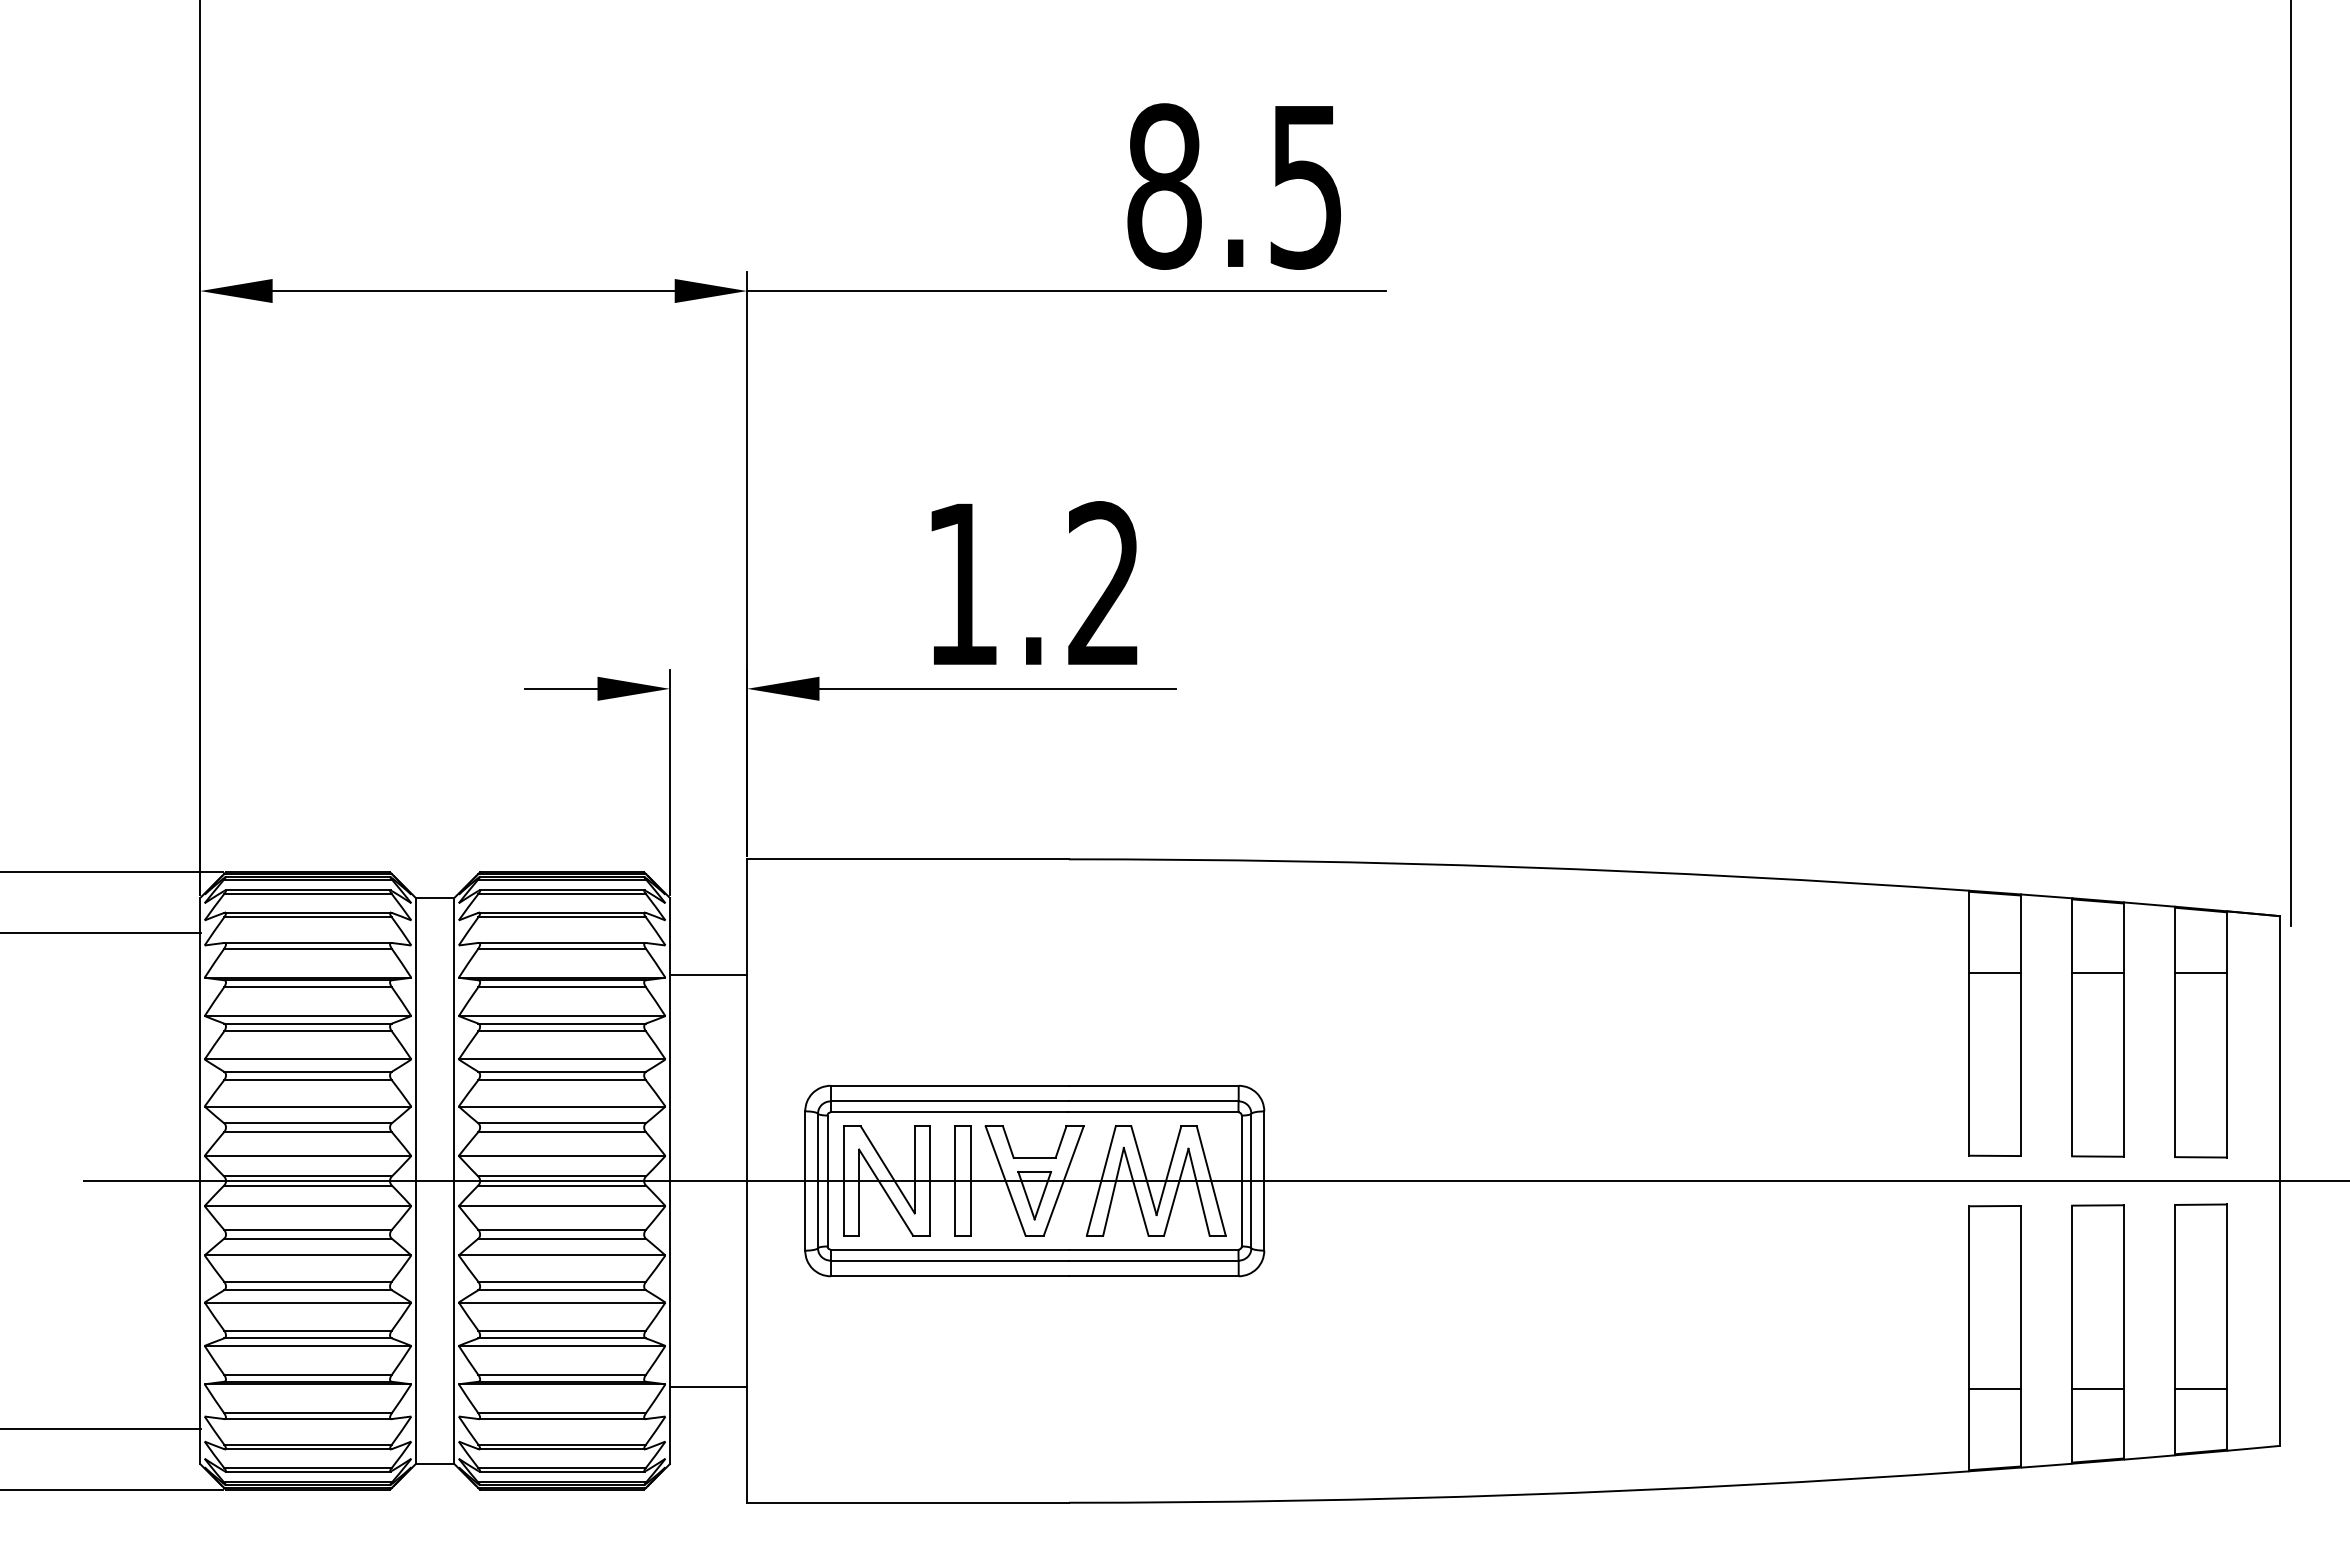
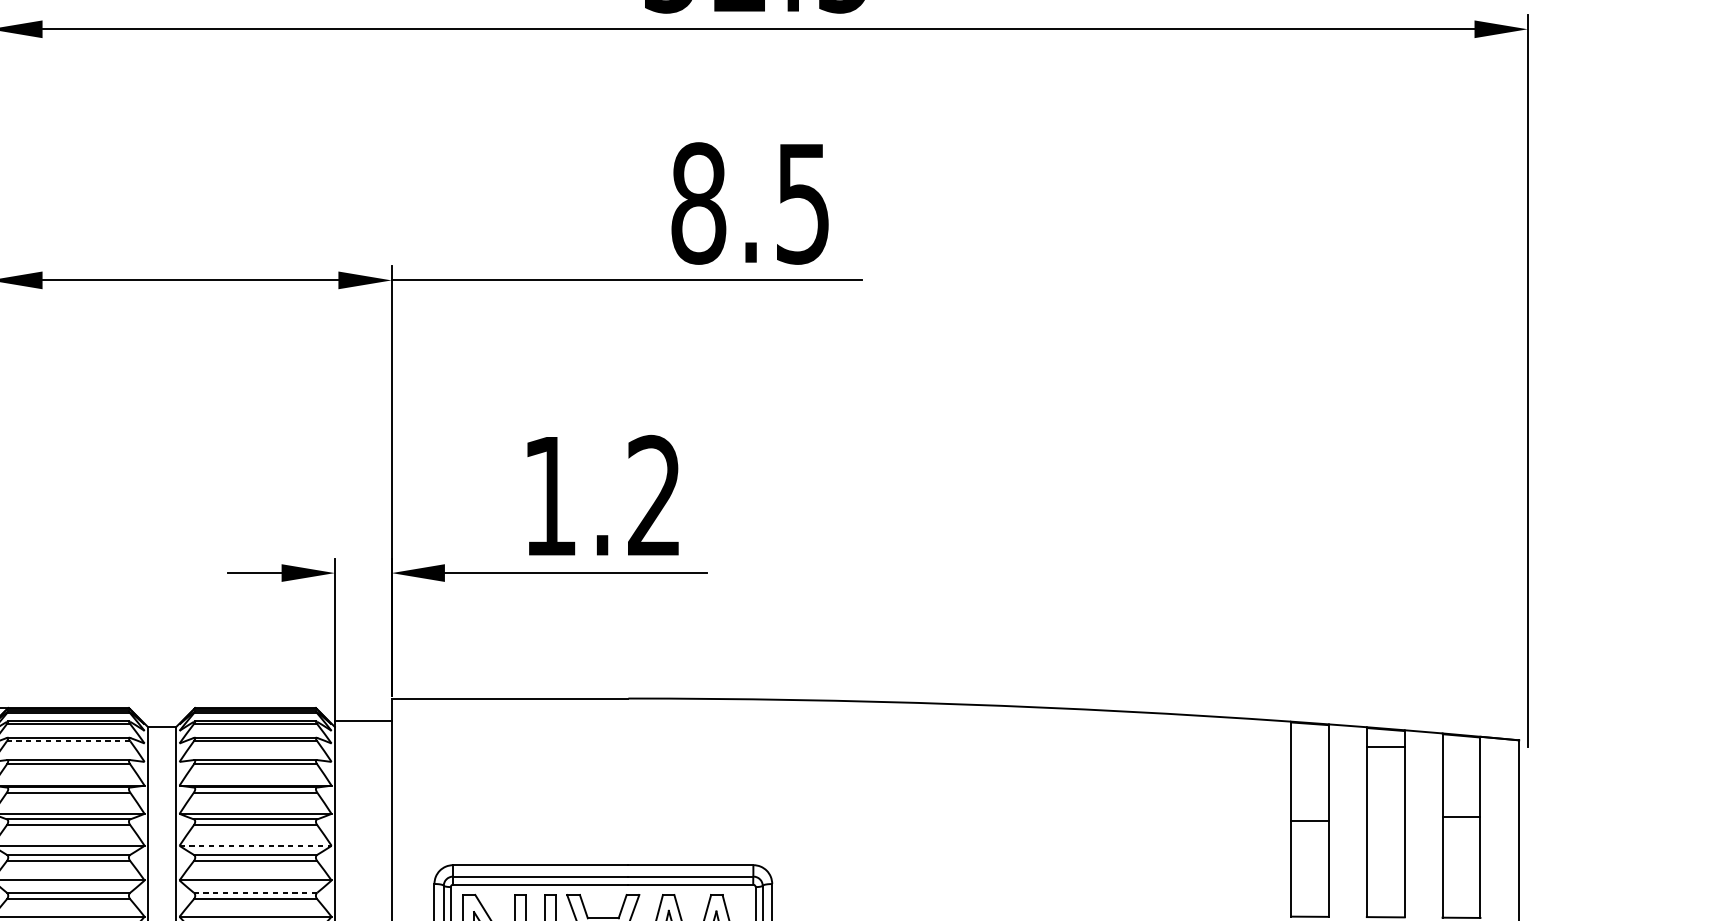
line: (308, 917) -> (68, 741), solid -> dashed
line: (1994, 972) -> (1309, 820), moved
line: (2097, 972) -> (1385, 746), moved
line: (2200, 972) -> (1461, 816), moved
line: (708, 975) -> (363, 721), moved
line: (562, 1059) -> (255, 845), solid -> dashed
line: (562, 1123) -> (255, 892), solid -> dashed

